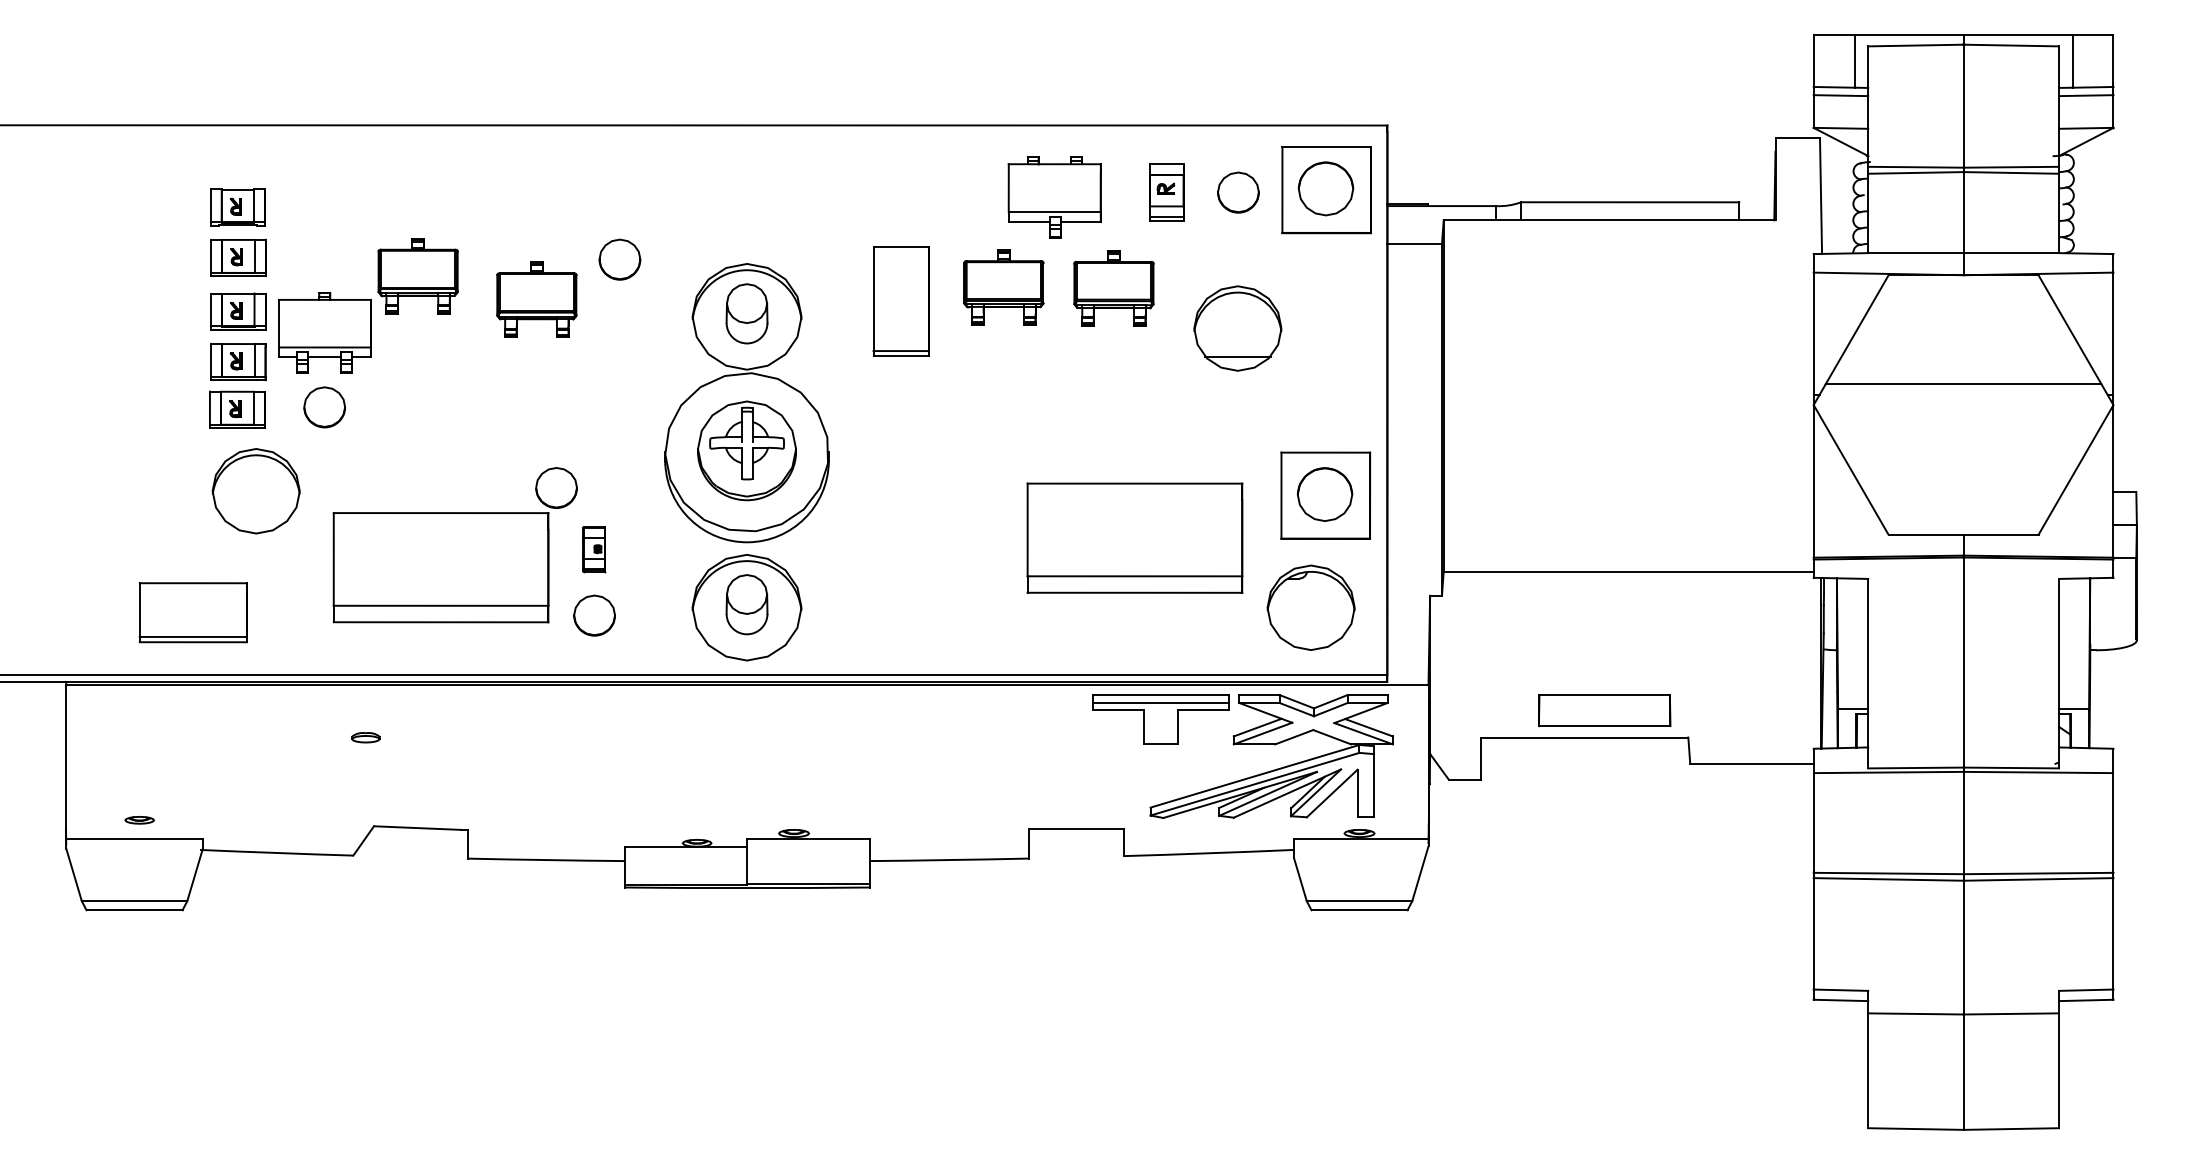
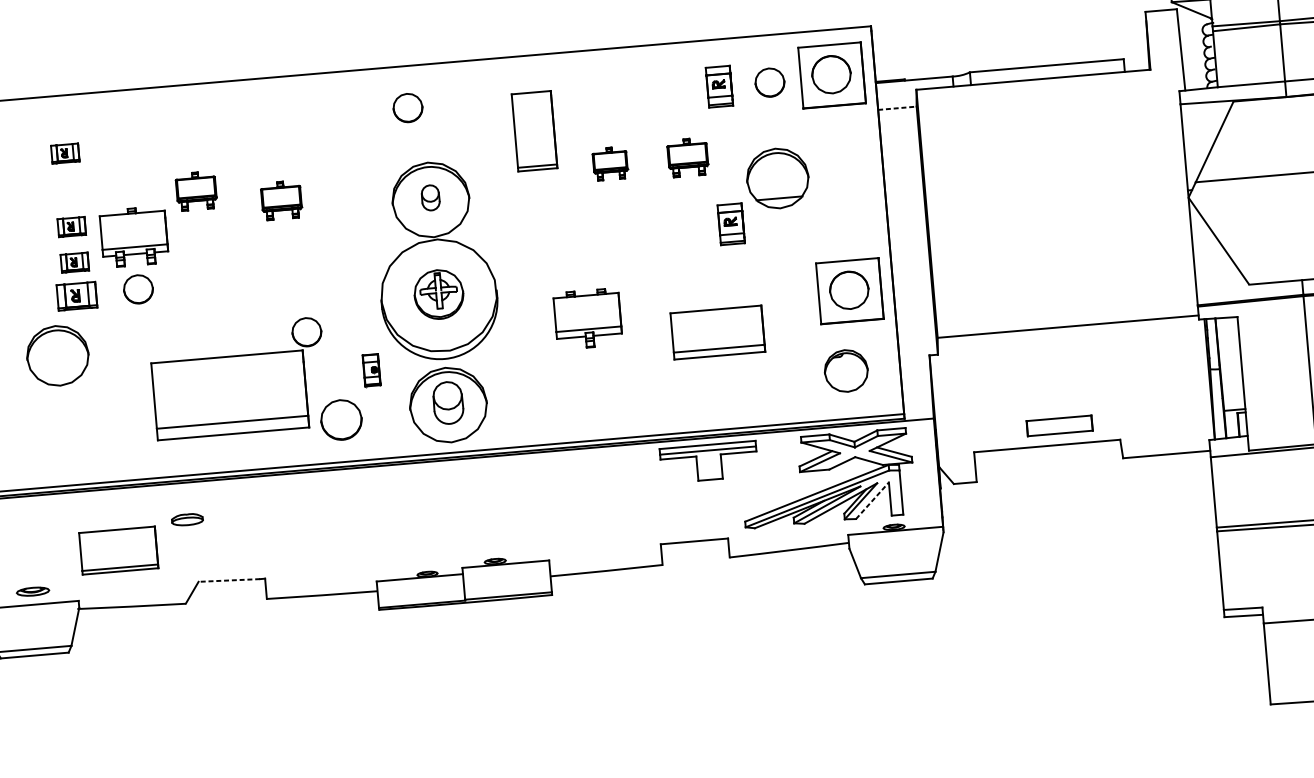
part: (1054, 197) -> (587, 319), moved
part: (237, 207) -> (64, 153), size x0.7
line: (1415, 244) -> (897, 108), solid -> dashed
part: (238, 257) -> (68, 188), removed
part: (619, 259) -> (407, 107), moved
part: (417, 276) -> (196, 191), size x0.7
part: (1003, 287) -> (610, 163), size x0.6
part: (1113, 288) -> (687, 157), size x0.7
part: (536, 299) -> (281, 200), size x0.7
part: (900, 301) -> (534, 131), moved
part: (238, 311) -> (71, 226), size x0.7
part: (746, 313) -> (430, 197), size x0.6
part: (238, 362) -> (74, 262), size x0.7
part: (1166, 387) -> (731, 224), added
part: (746, 450) -> (438, 294), size x0.7
part: (255, 491) -> (57, 356), moved
part: (1134, 537) -> (717, 332), size x0.6
part: (594, 549) -> (371, 370), moved
part: (1310, 607) -> (845, 370), size x0.7
part: (192, 612) -> (118, 550), moved
part: (594, 615) -> (341, 419), size x1.4
part: (1604, 710) -> (1059, 425), size x0.7
part: (1160, 719) -> (708, 462), moved
part: (365, 737) -> (187, 519), size x1.6
line: (1332, 793) -> (872, 500), solid -> dashed
part: (139, 820) -> (32, 591), size x1.6
line: (417, 828) -> (229, 580), solid -> dashed

